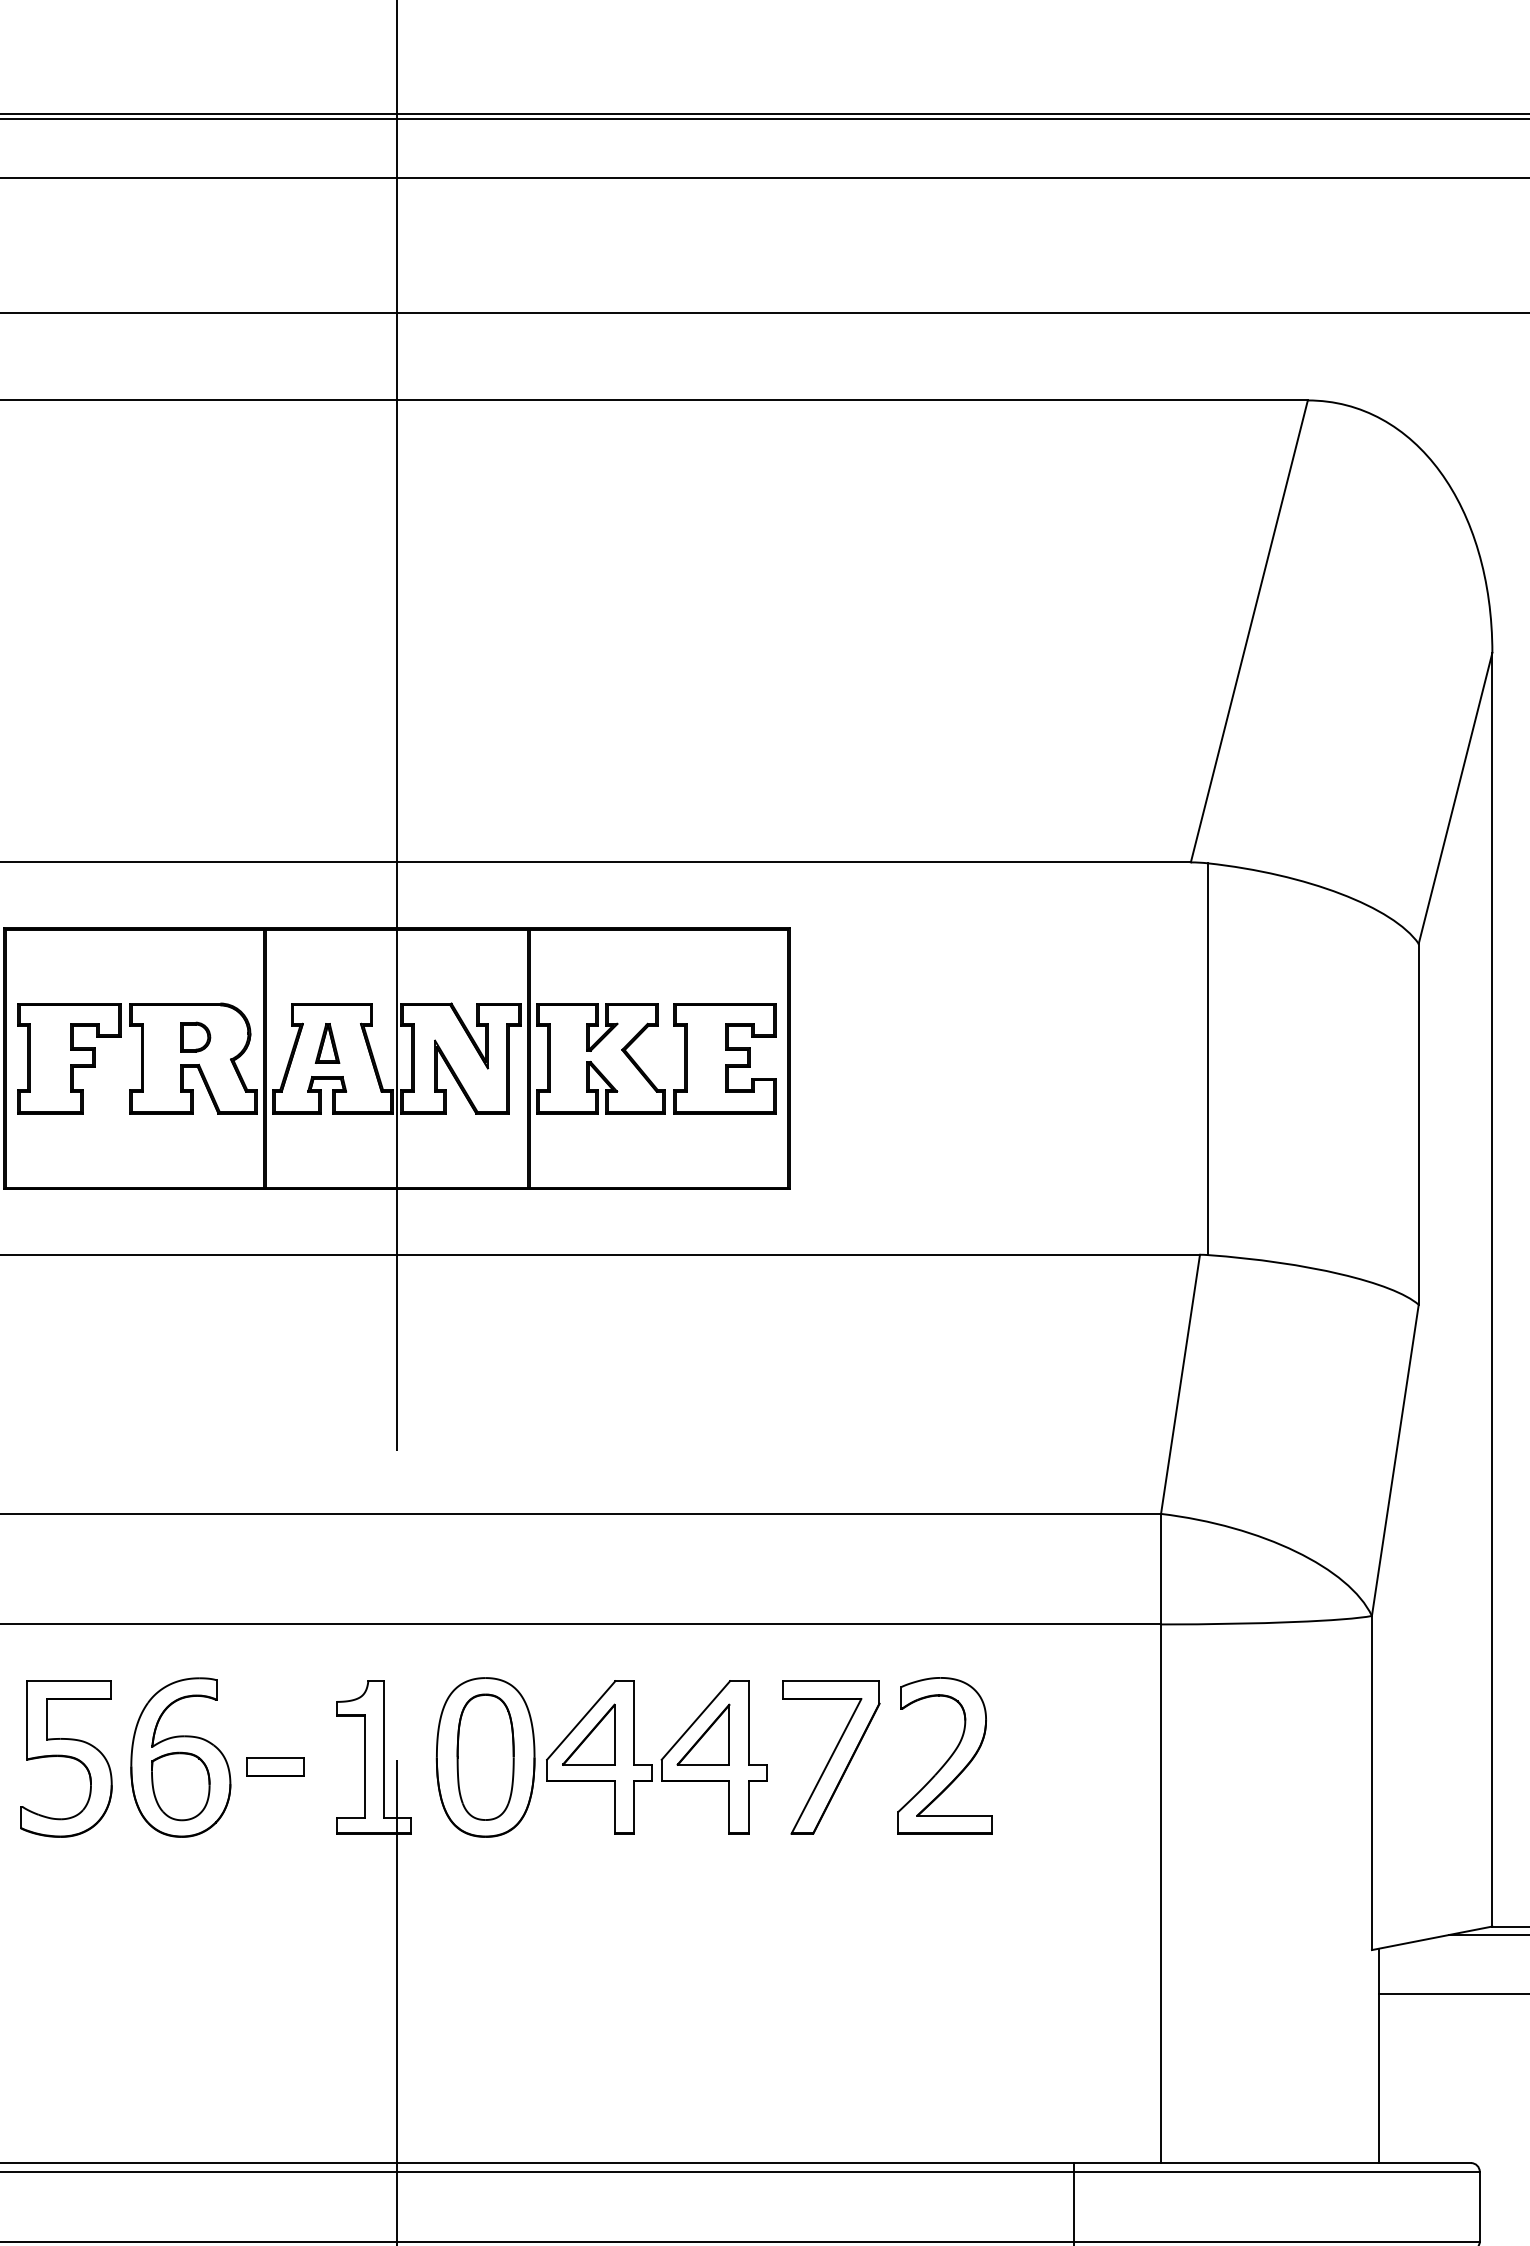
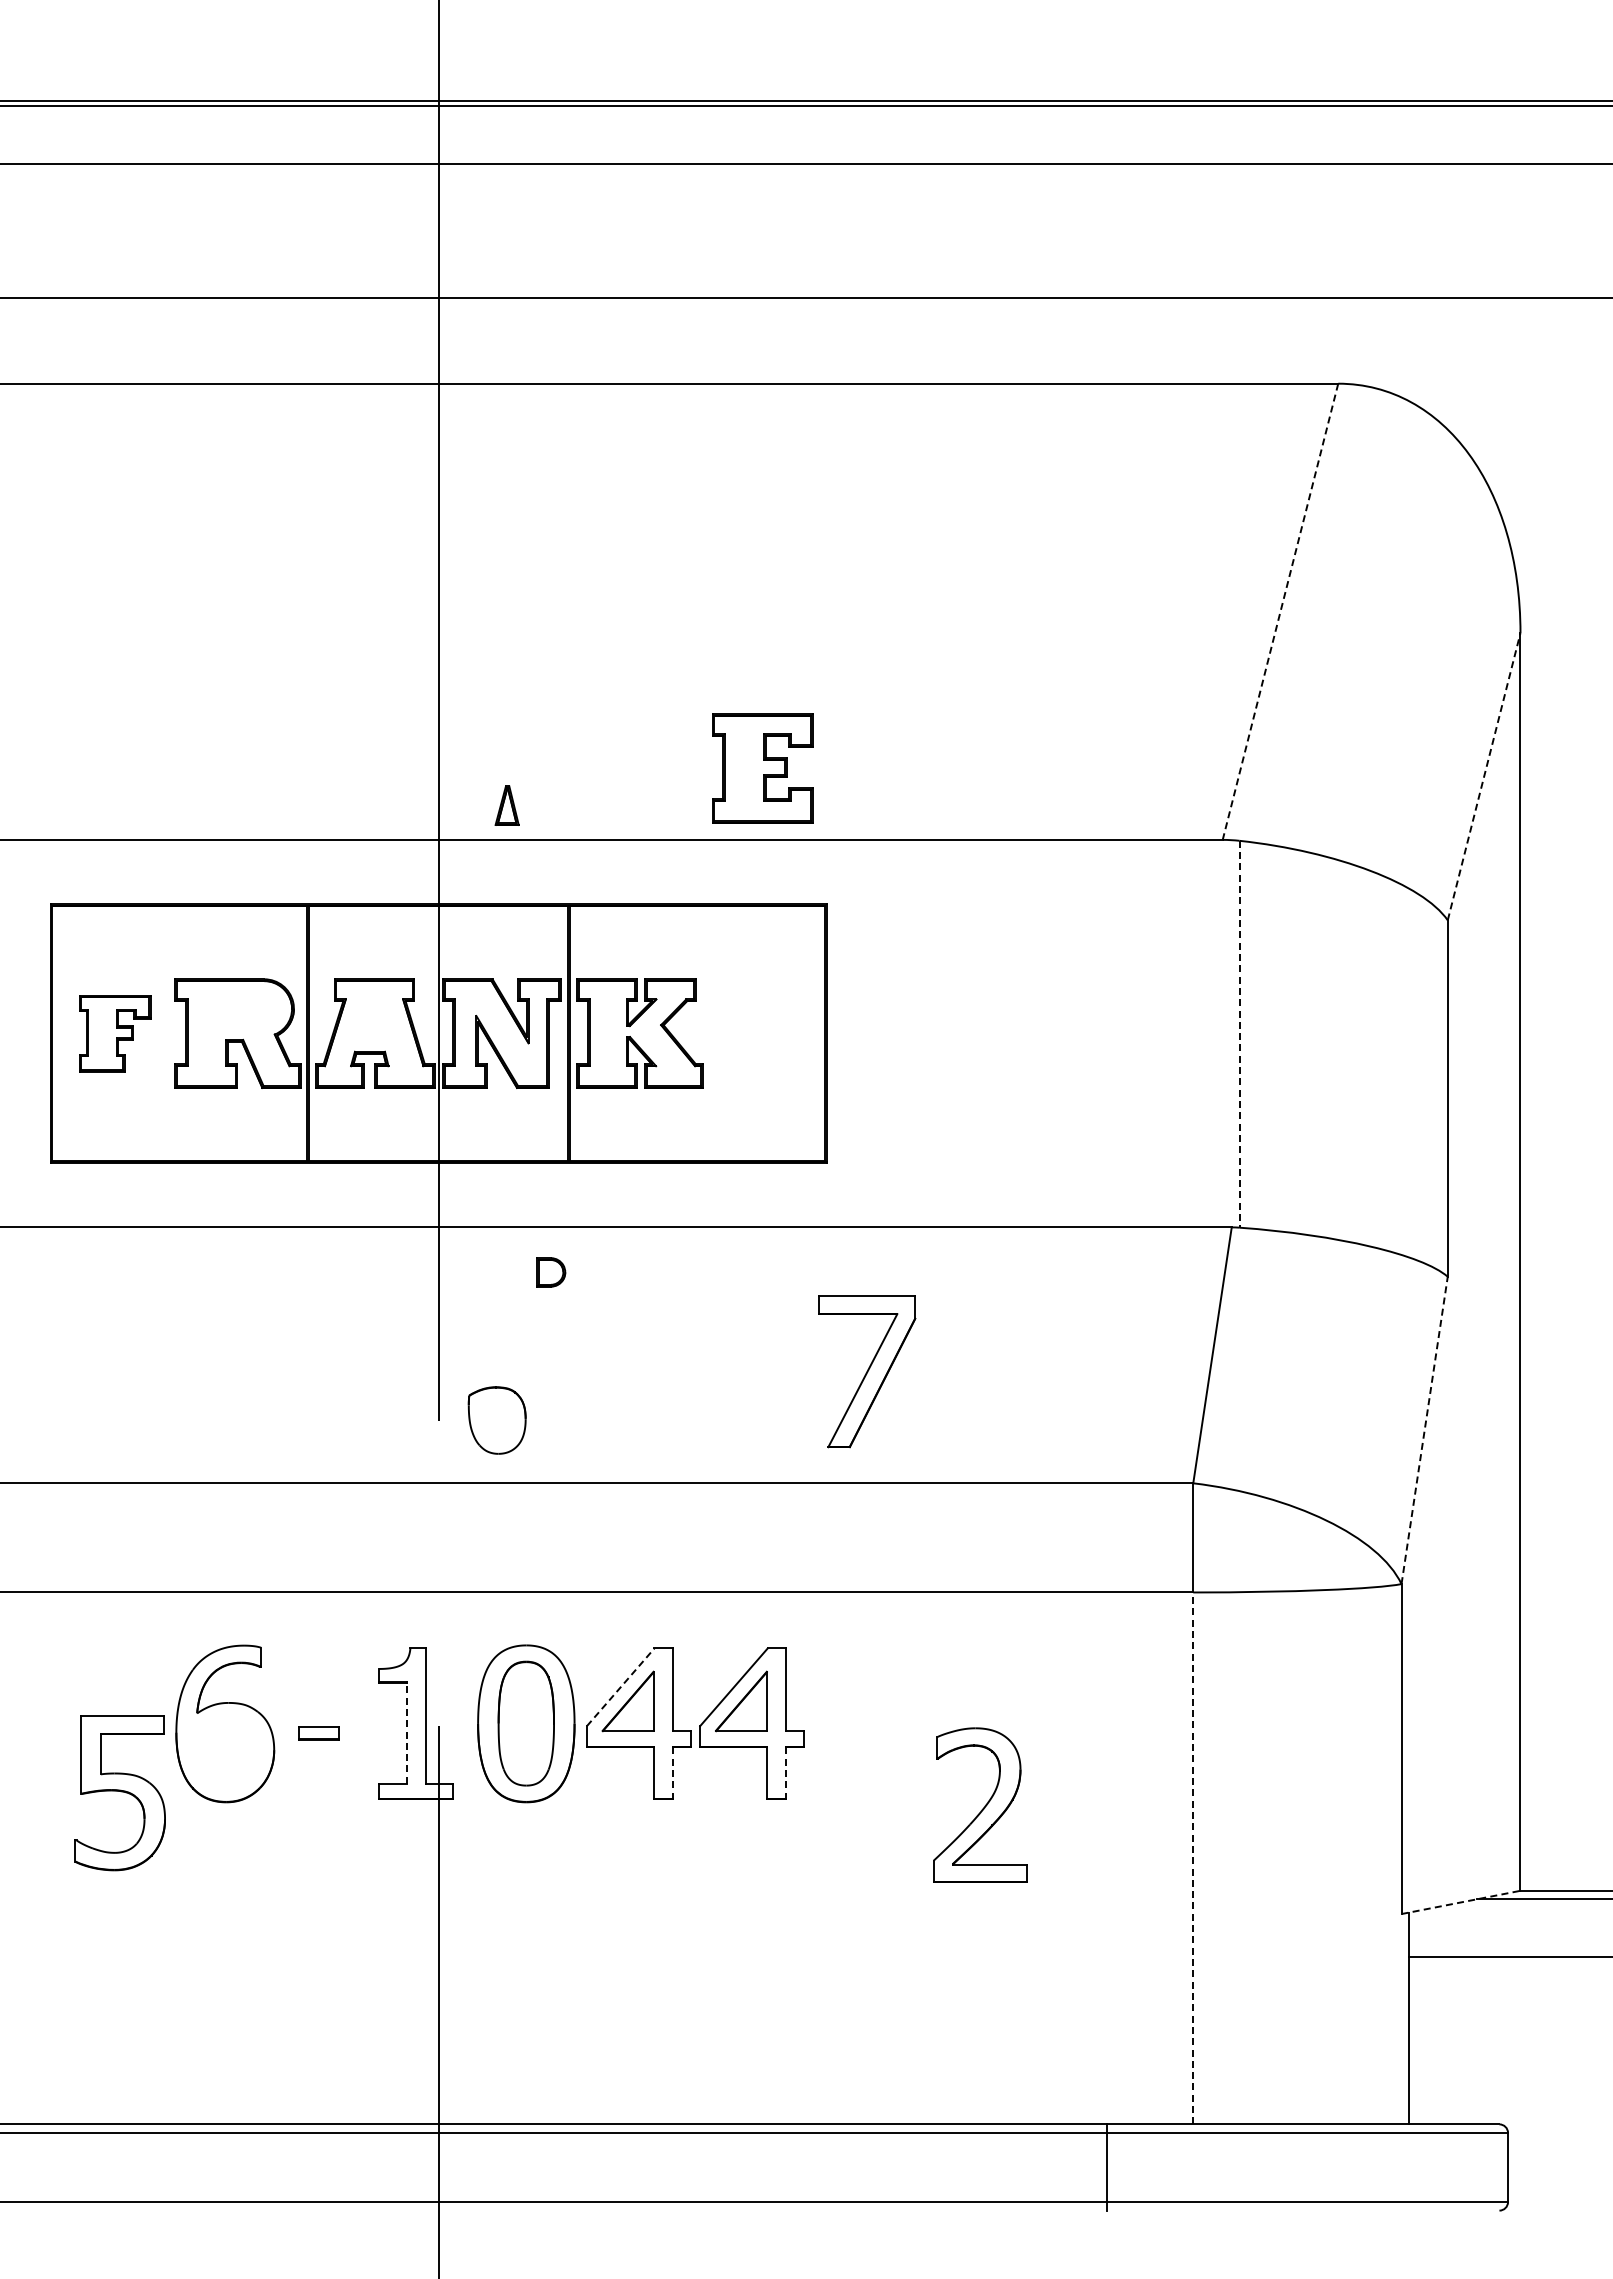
line: (1249, 632) -> (1280, 612), solid -> dashed
line: (1455, 798) -> (1484, 776), solid -> dashed
part: (196, 1037) -> (551, 1272), moved
part: (326, 1043) -> (506, 805), moved
part: (68, 1058) -> (114, 1033), size x0.7
part: (724, 1058) -> (762, 768), moved
line: (1207, 1059) -> (1239, 1034), solid -> dashed
line: (1395, 1459) -> (1424, 1429), solid -> dashed
line: (582, 1719) -> (621, 1686), solid -> dashed
part: (945, 1755) -> (980, 1804), moved
part: (831, 1757) -> (867, 1371), moved
part: (65, 1759) -> (119, 1793), moved
part: (275, 1766) -> (318, 1732), size x0.7
line: (364, 1766) -> (406, 1732), solid -> dashed
part: (180, 1786) -> (496, 1420), moved
line: (634, 1807) -> (673, 1773), solid -> dashed
line: (749, 1807) -> (786, 1773), solid -> dashed
line: (1161, 1893) -> (1193, 1858), solid -> dashed
line: (1432, 1938) -> (1461, 1902), solid -> dashed

